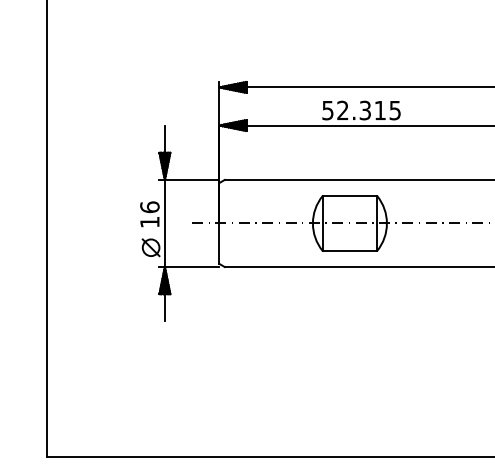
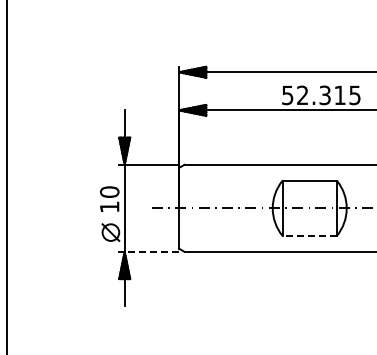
text: (149, 207) -> (109, 192), 16 -> 10
line: (349, 251) -> (309, 236), solid -> dashed
line: (191, 267) -> (151, 252), solid -> dashed

